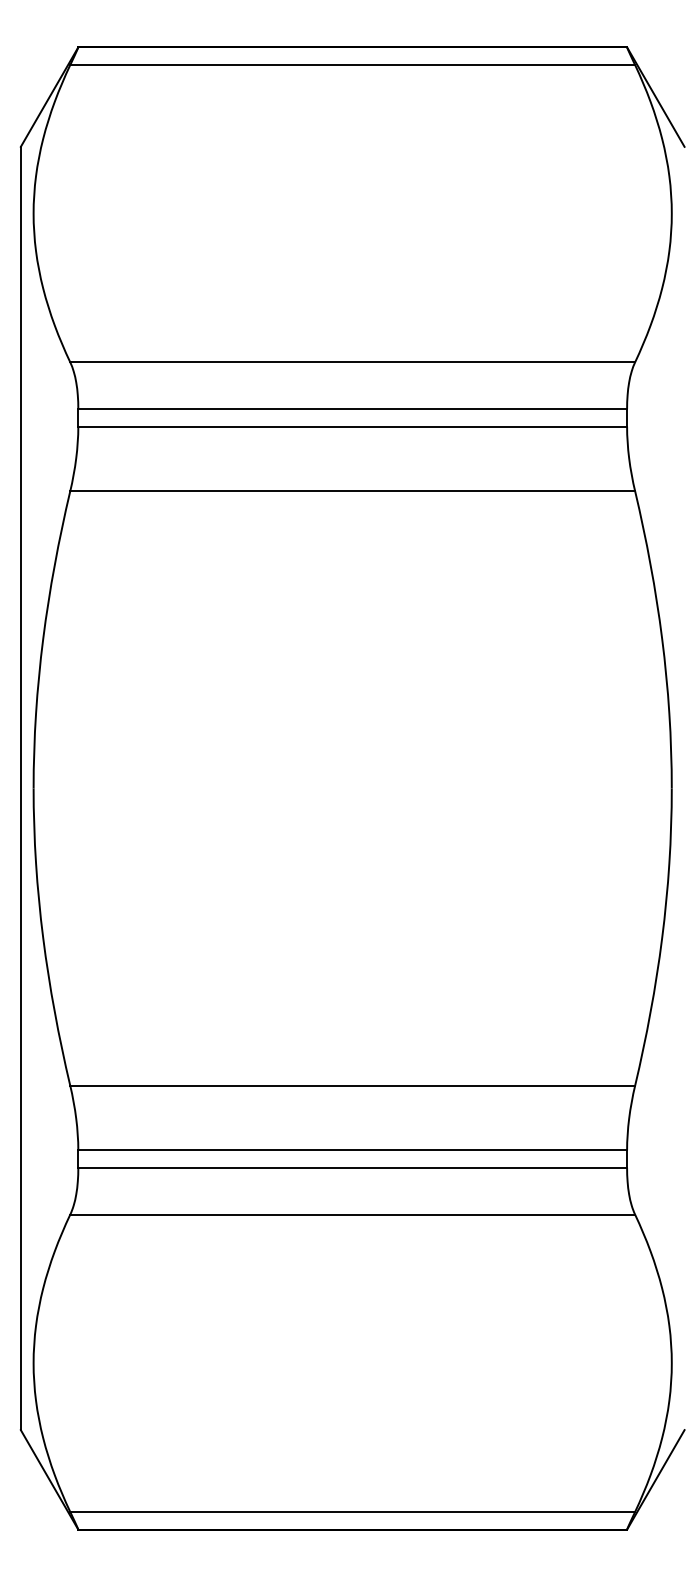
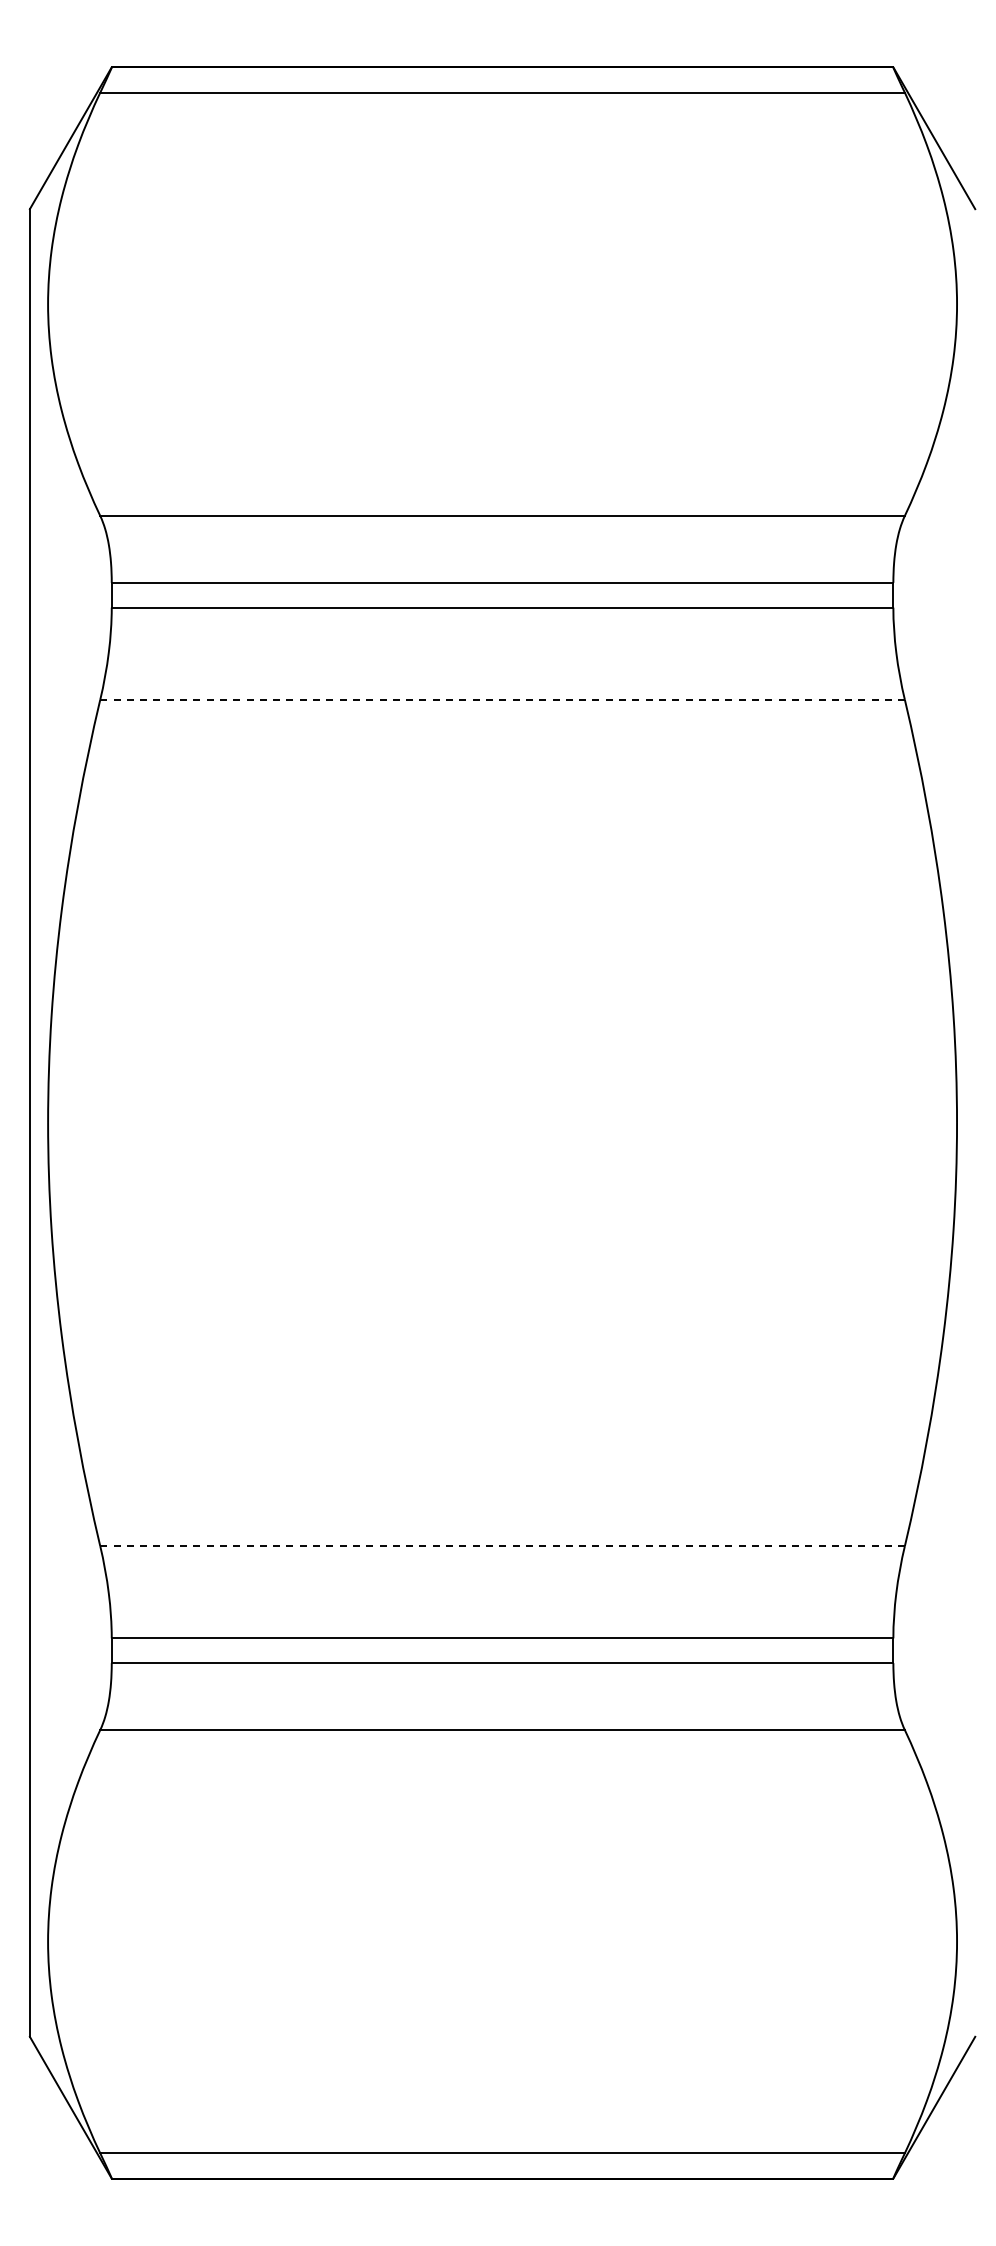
line: (353, 491) -> (503, 699), solid -> dashed
line: (353, 1085) -> (503, 1546), solid -> dashed

